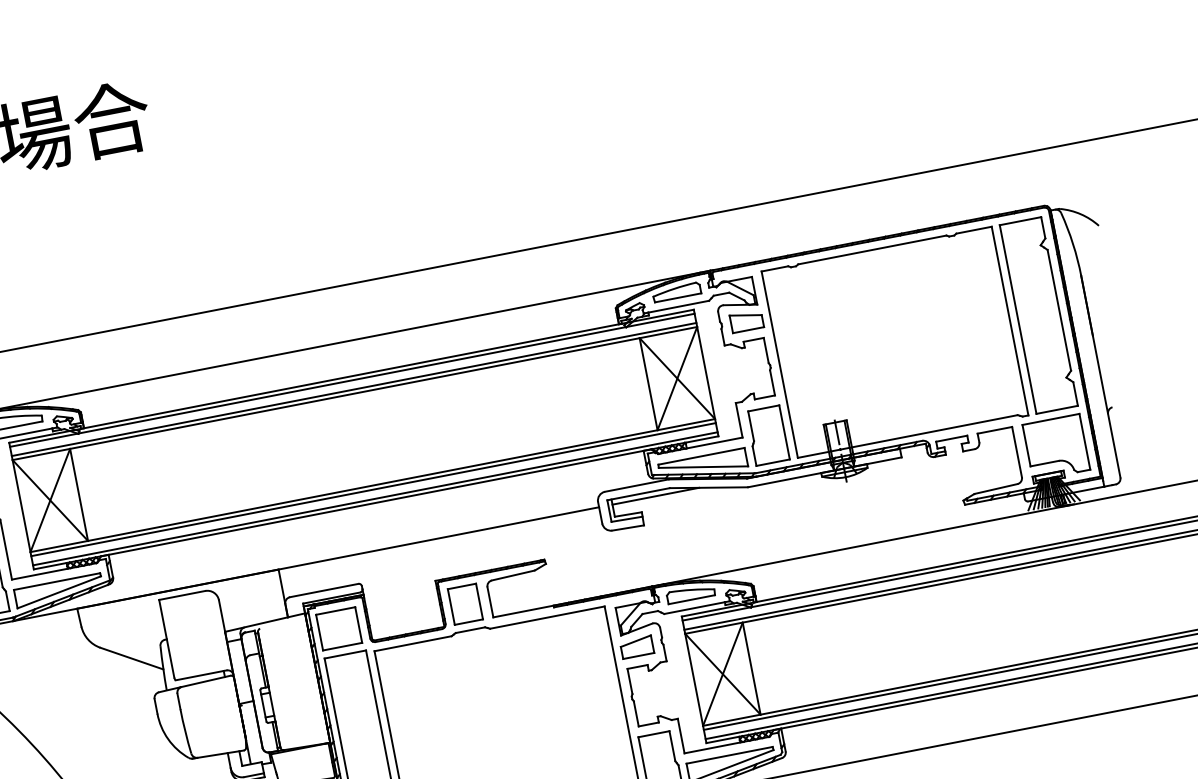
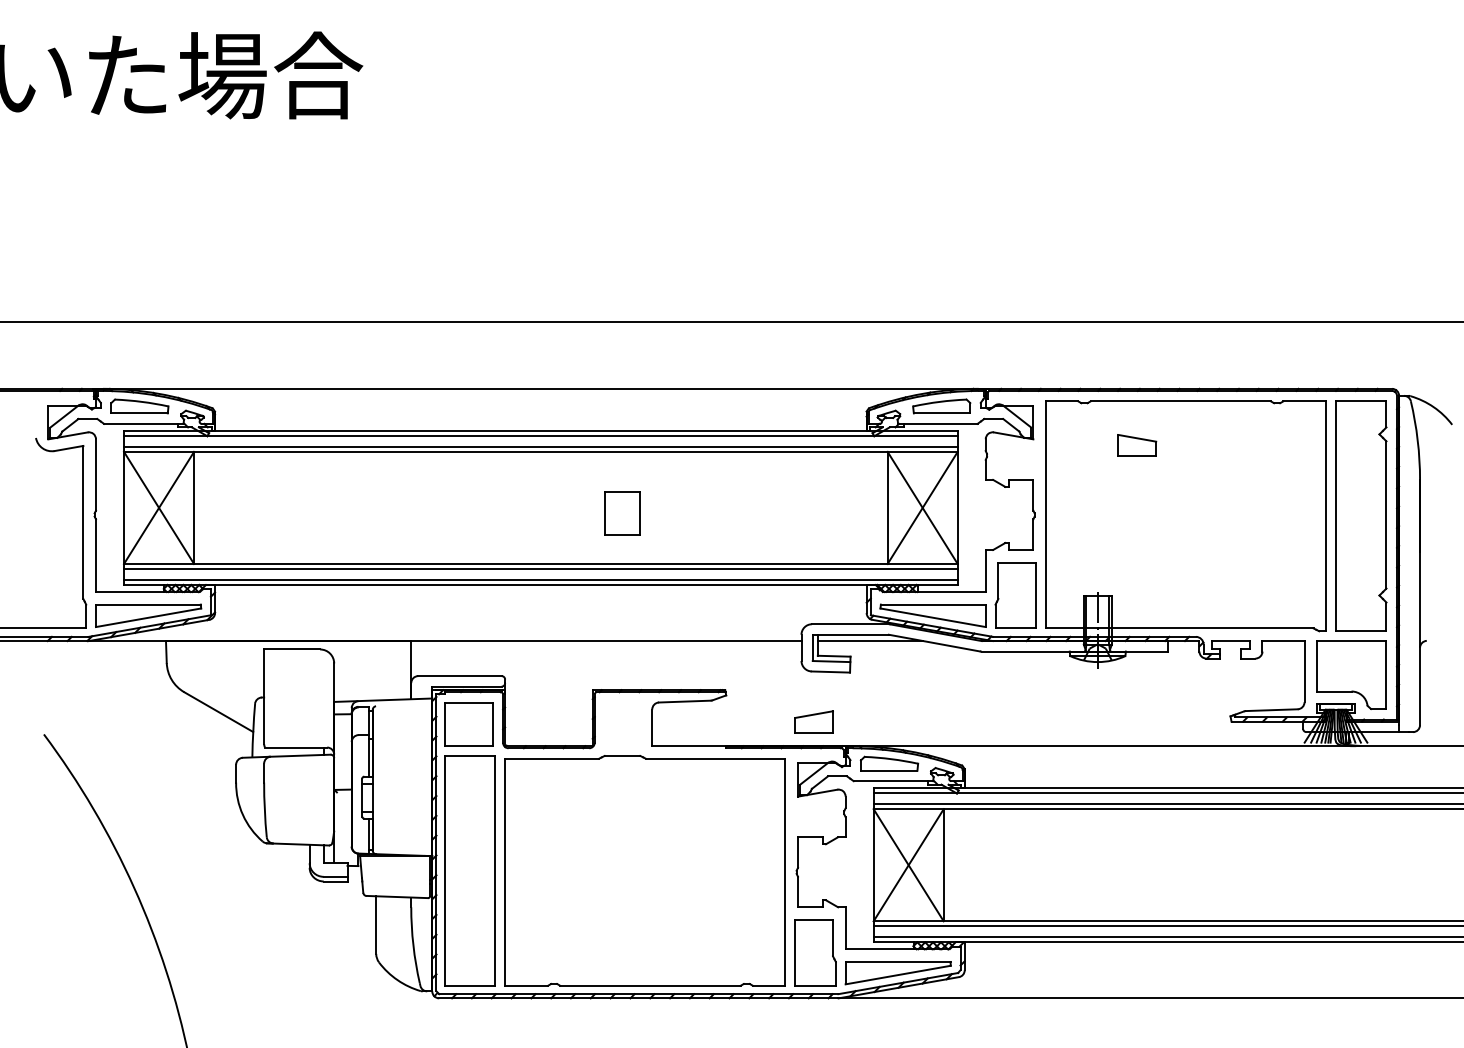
part: (747, 321) -> (1137, 445), moved
part: (465, 604) -> (622, 513), moved
part: (636, 646) -> (813, 721), moved

